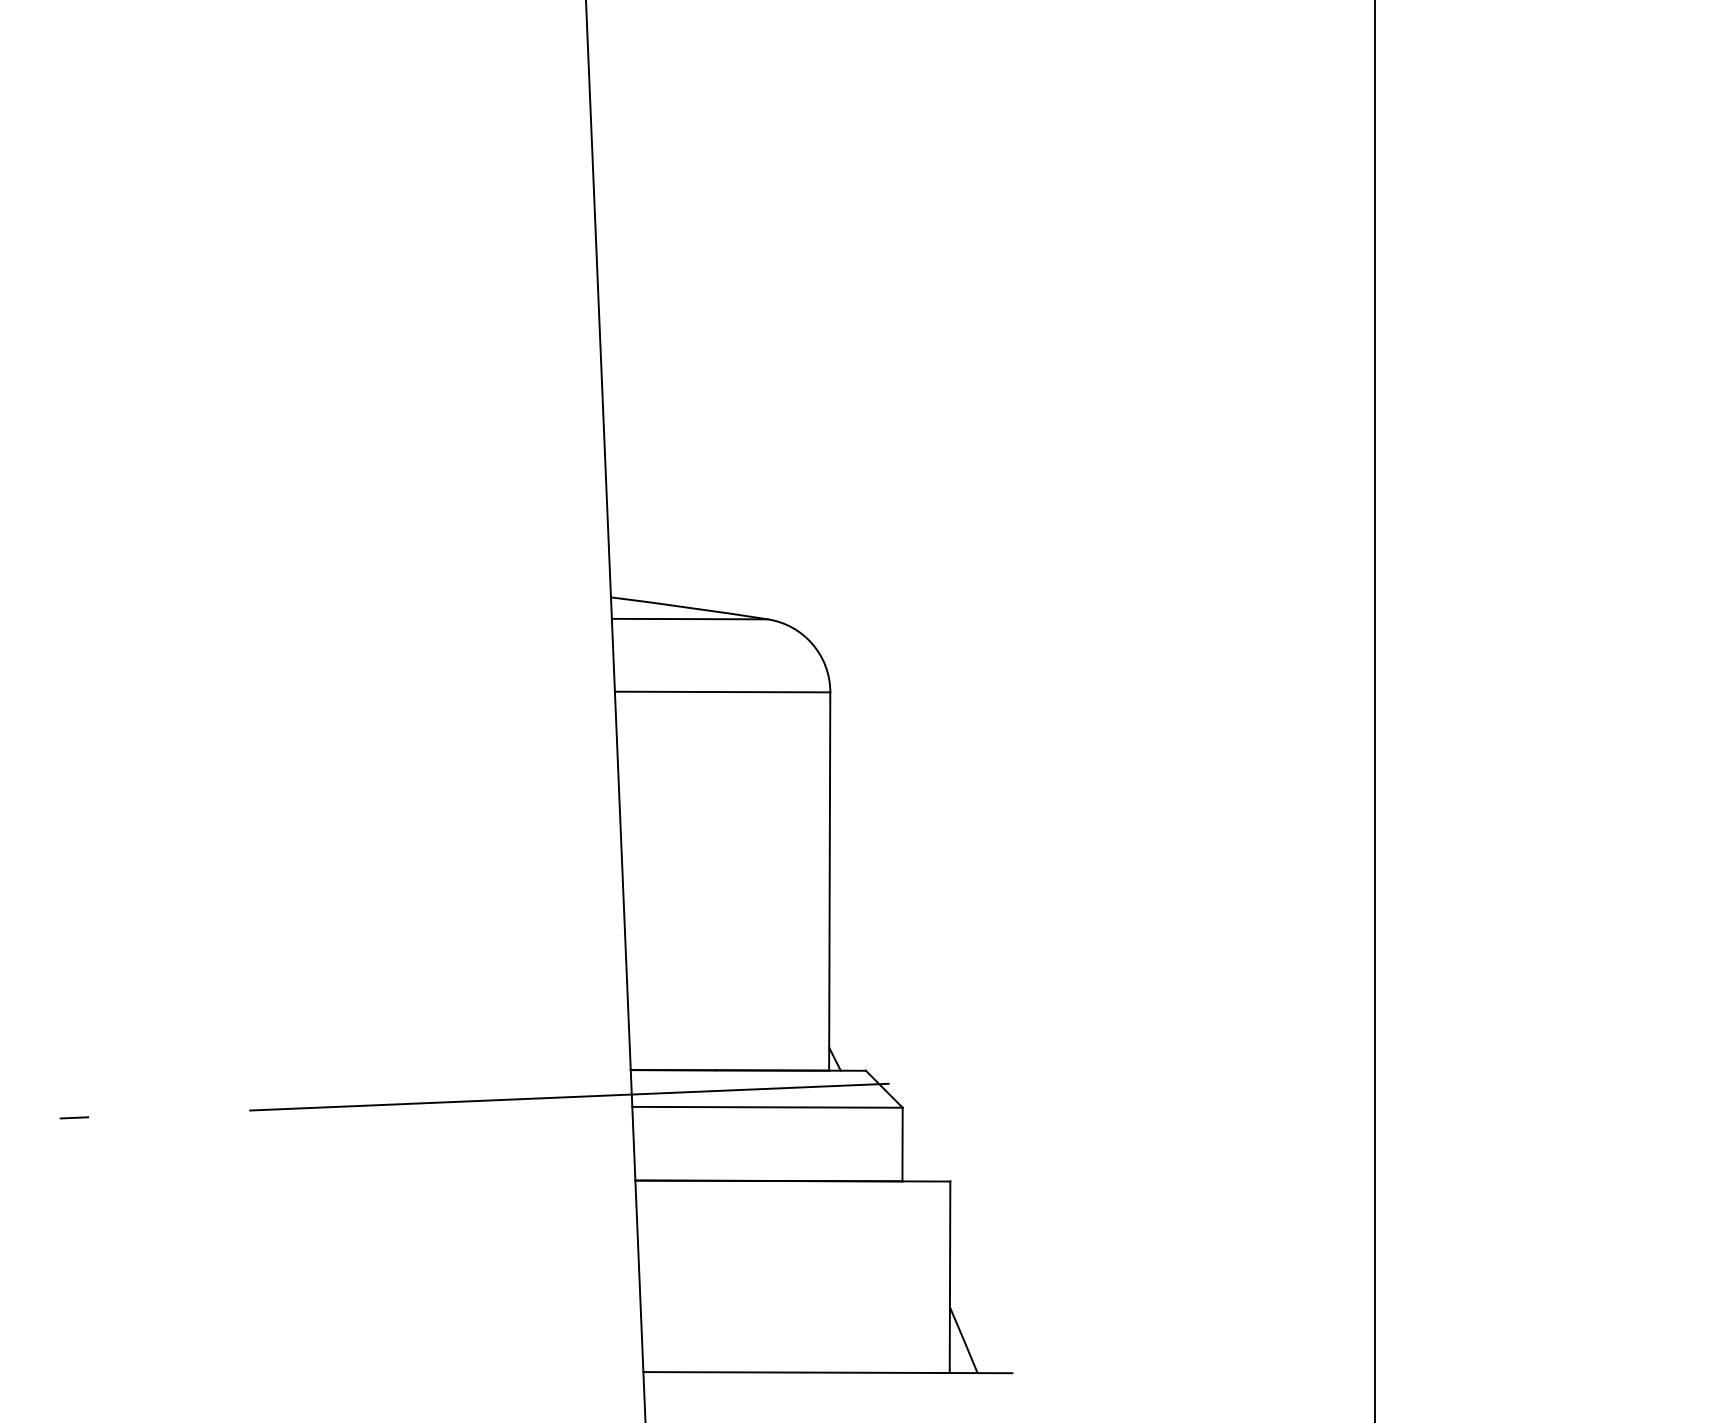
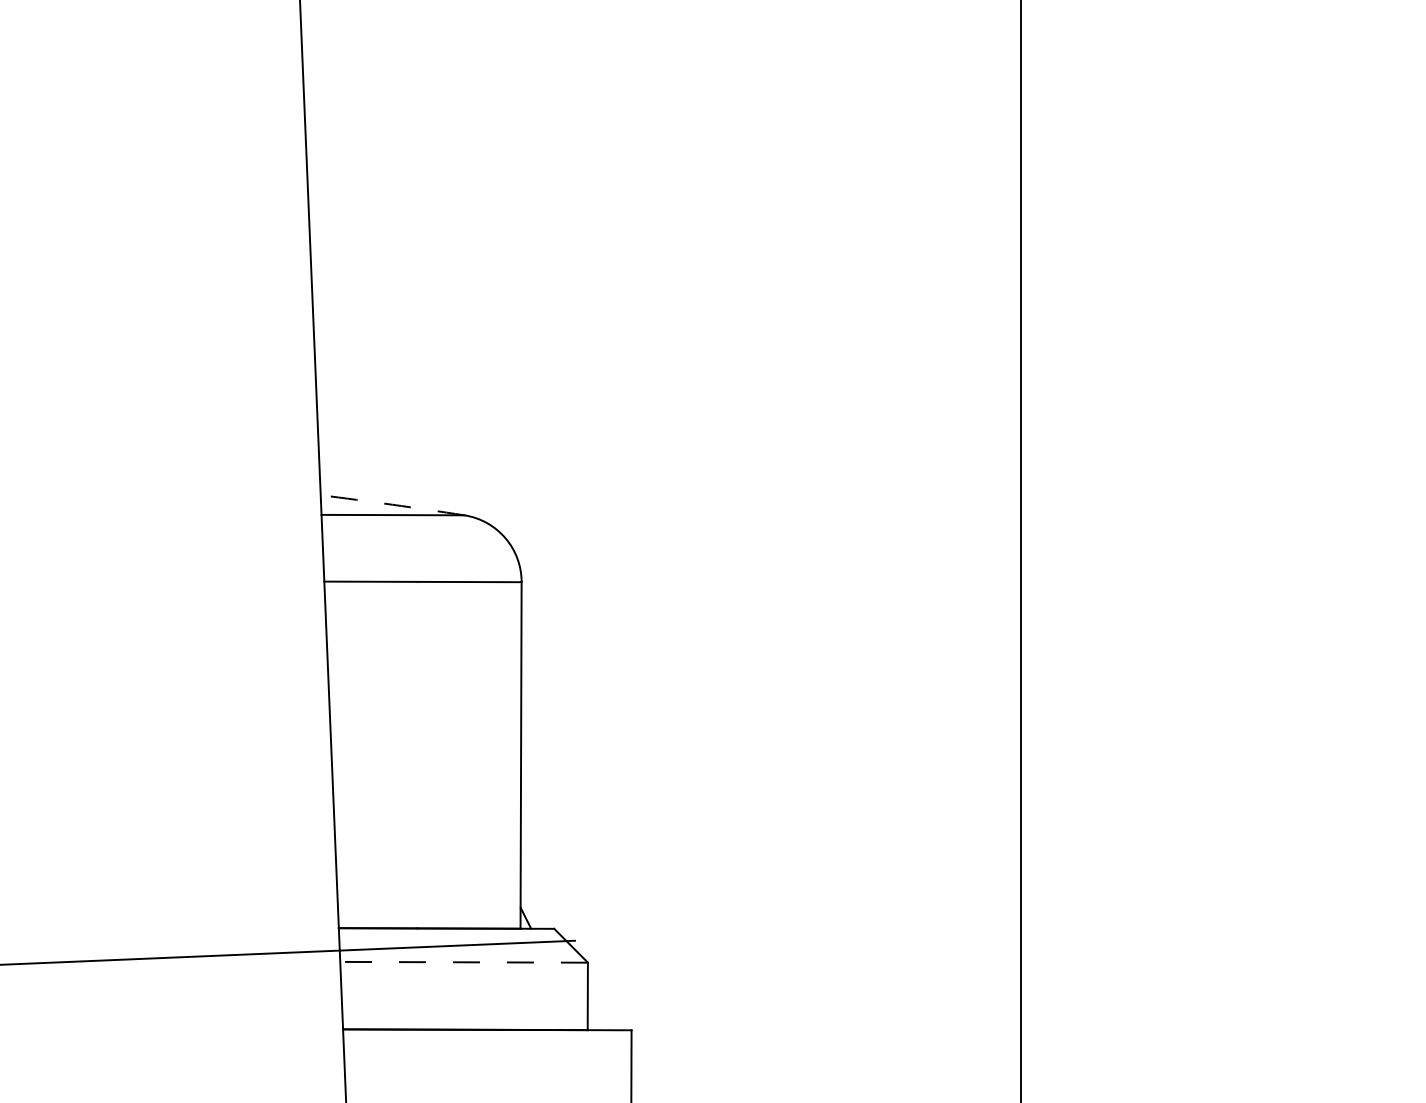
arc: (689, 607) -> (392, 504), solid -> dashed
line: (767, 1107) -> (464, 962), solid -> dashed

